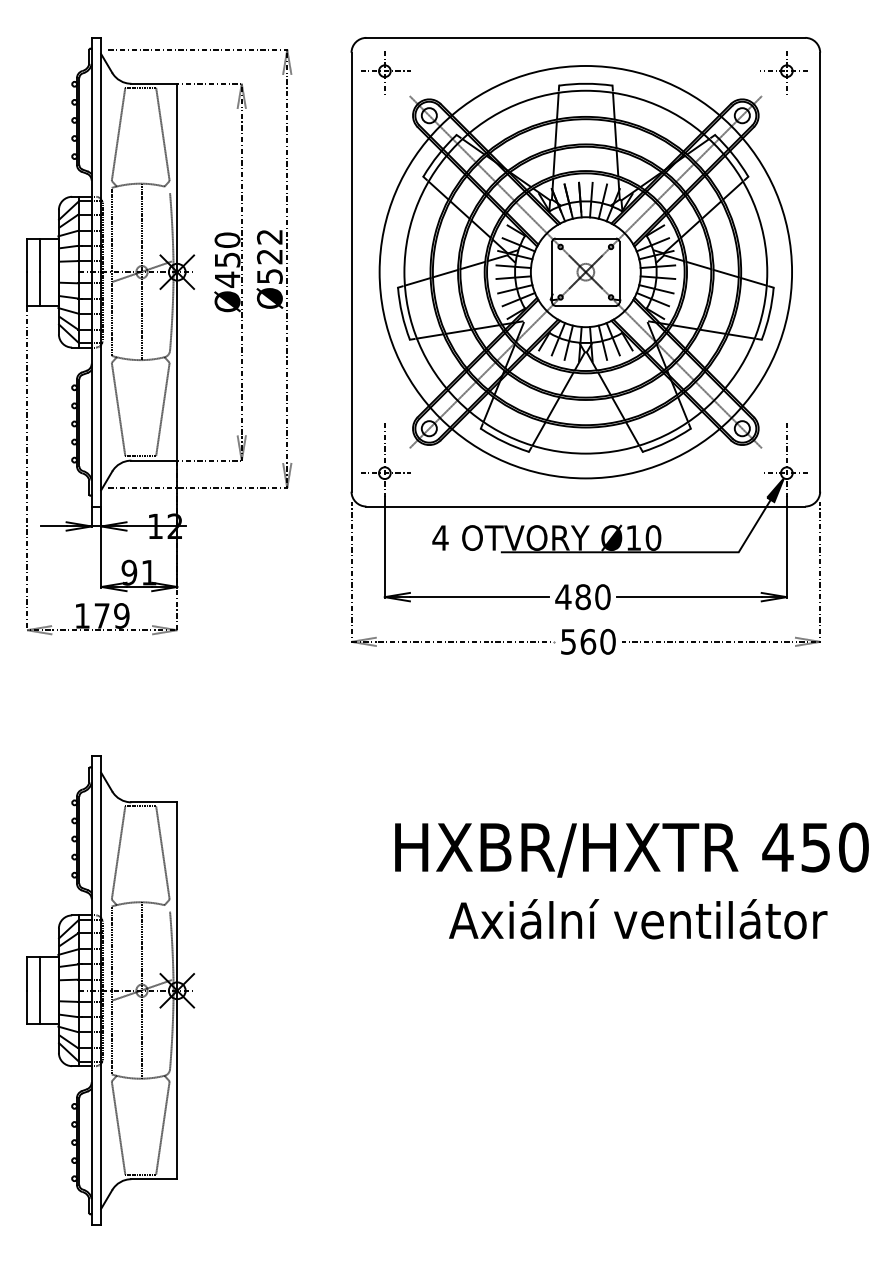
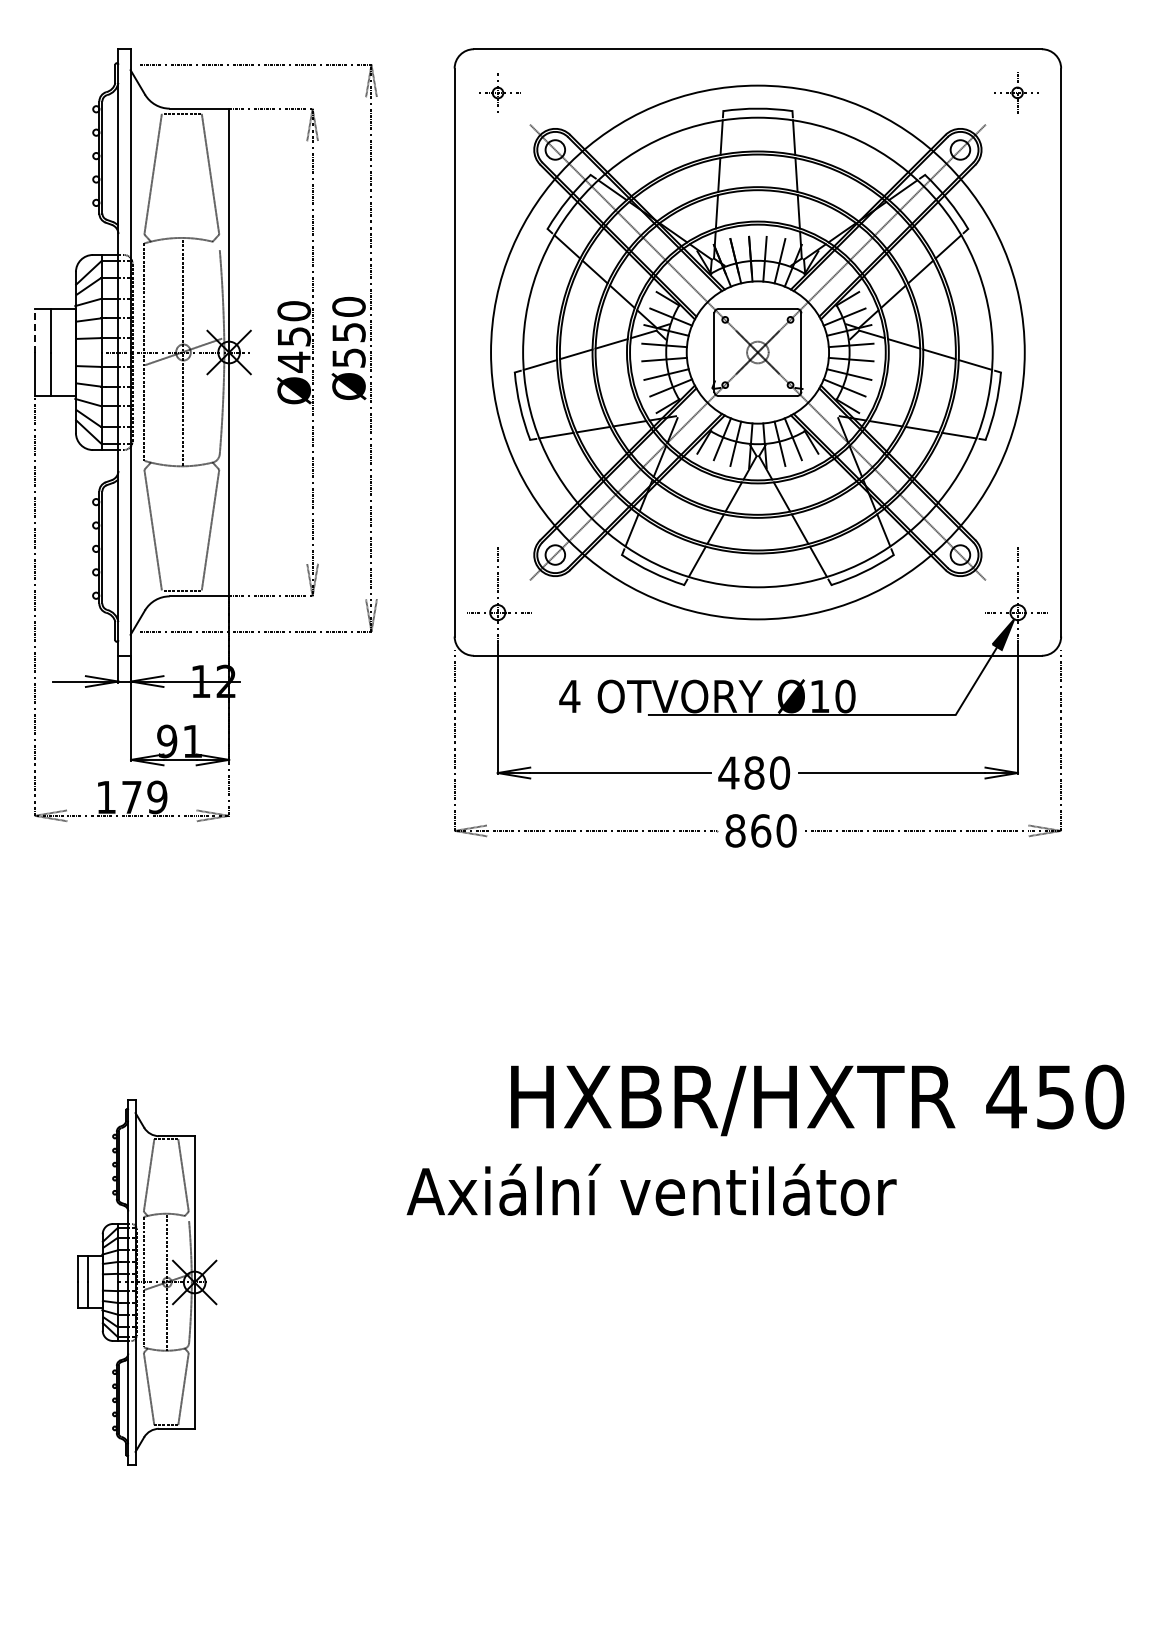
part: (385, 72) -> (498, 94), size x0.7
part: (785, 72) -> (1016, 93), size x0.7
text: (269, 246) -> (348, 319), Ø522 -> Ø550
line: (26, 255) -> (34, 330), solid -> dashed
text: (568, 641) -> (735, 830), 560 -> 860
text: (638, 918) -> (651, 1189), moved
part: (110, 990) -> (142, 1282), size x0.6

